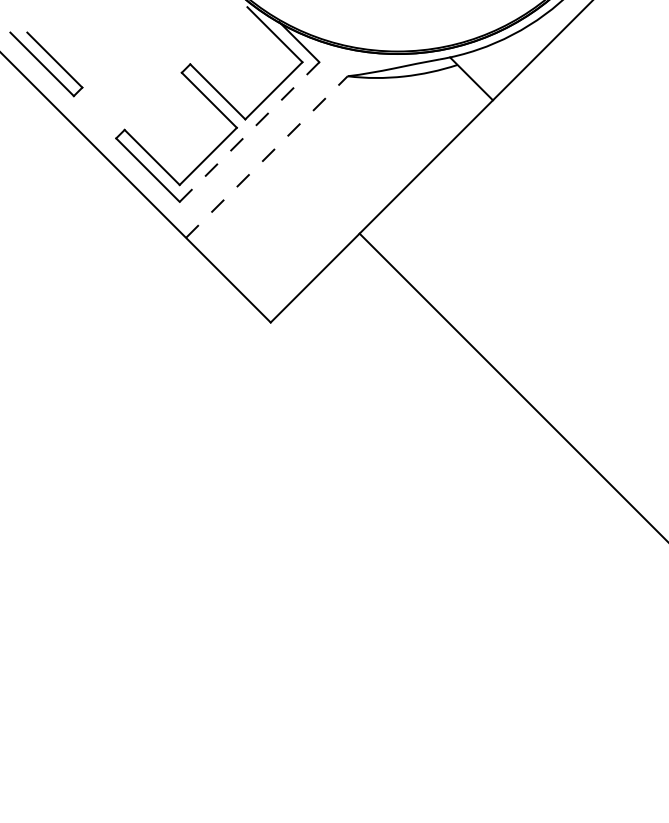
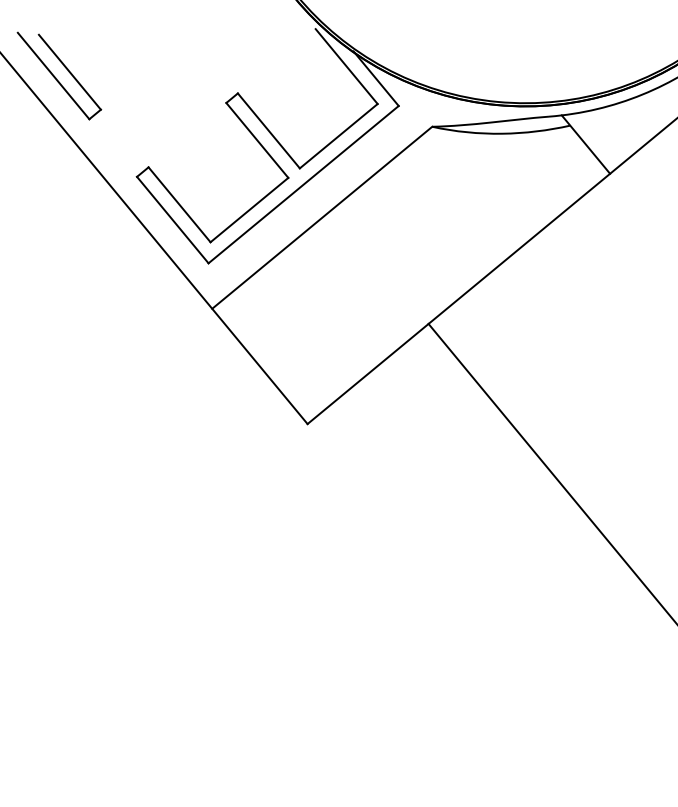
line: (249, 132) -> (303, 185), dashed -> solid
line: (267, 156) -> (323, 217), dashed -> solid

